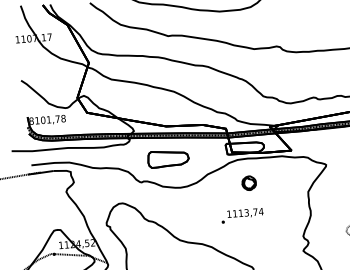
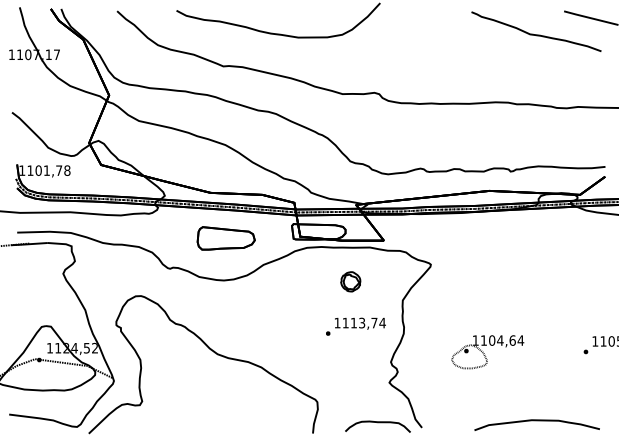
text: (31, 121) -> (22, 170), 8101,78 -> 1101,78
part: (167, 158) -> (225, 238), moved
part: (248, 183) -> (350, 281), moved
text: (242, 215) -> (355, 326), moved

